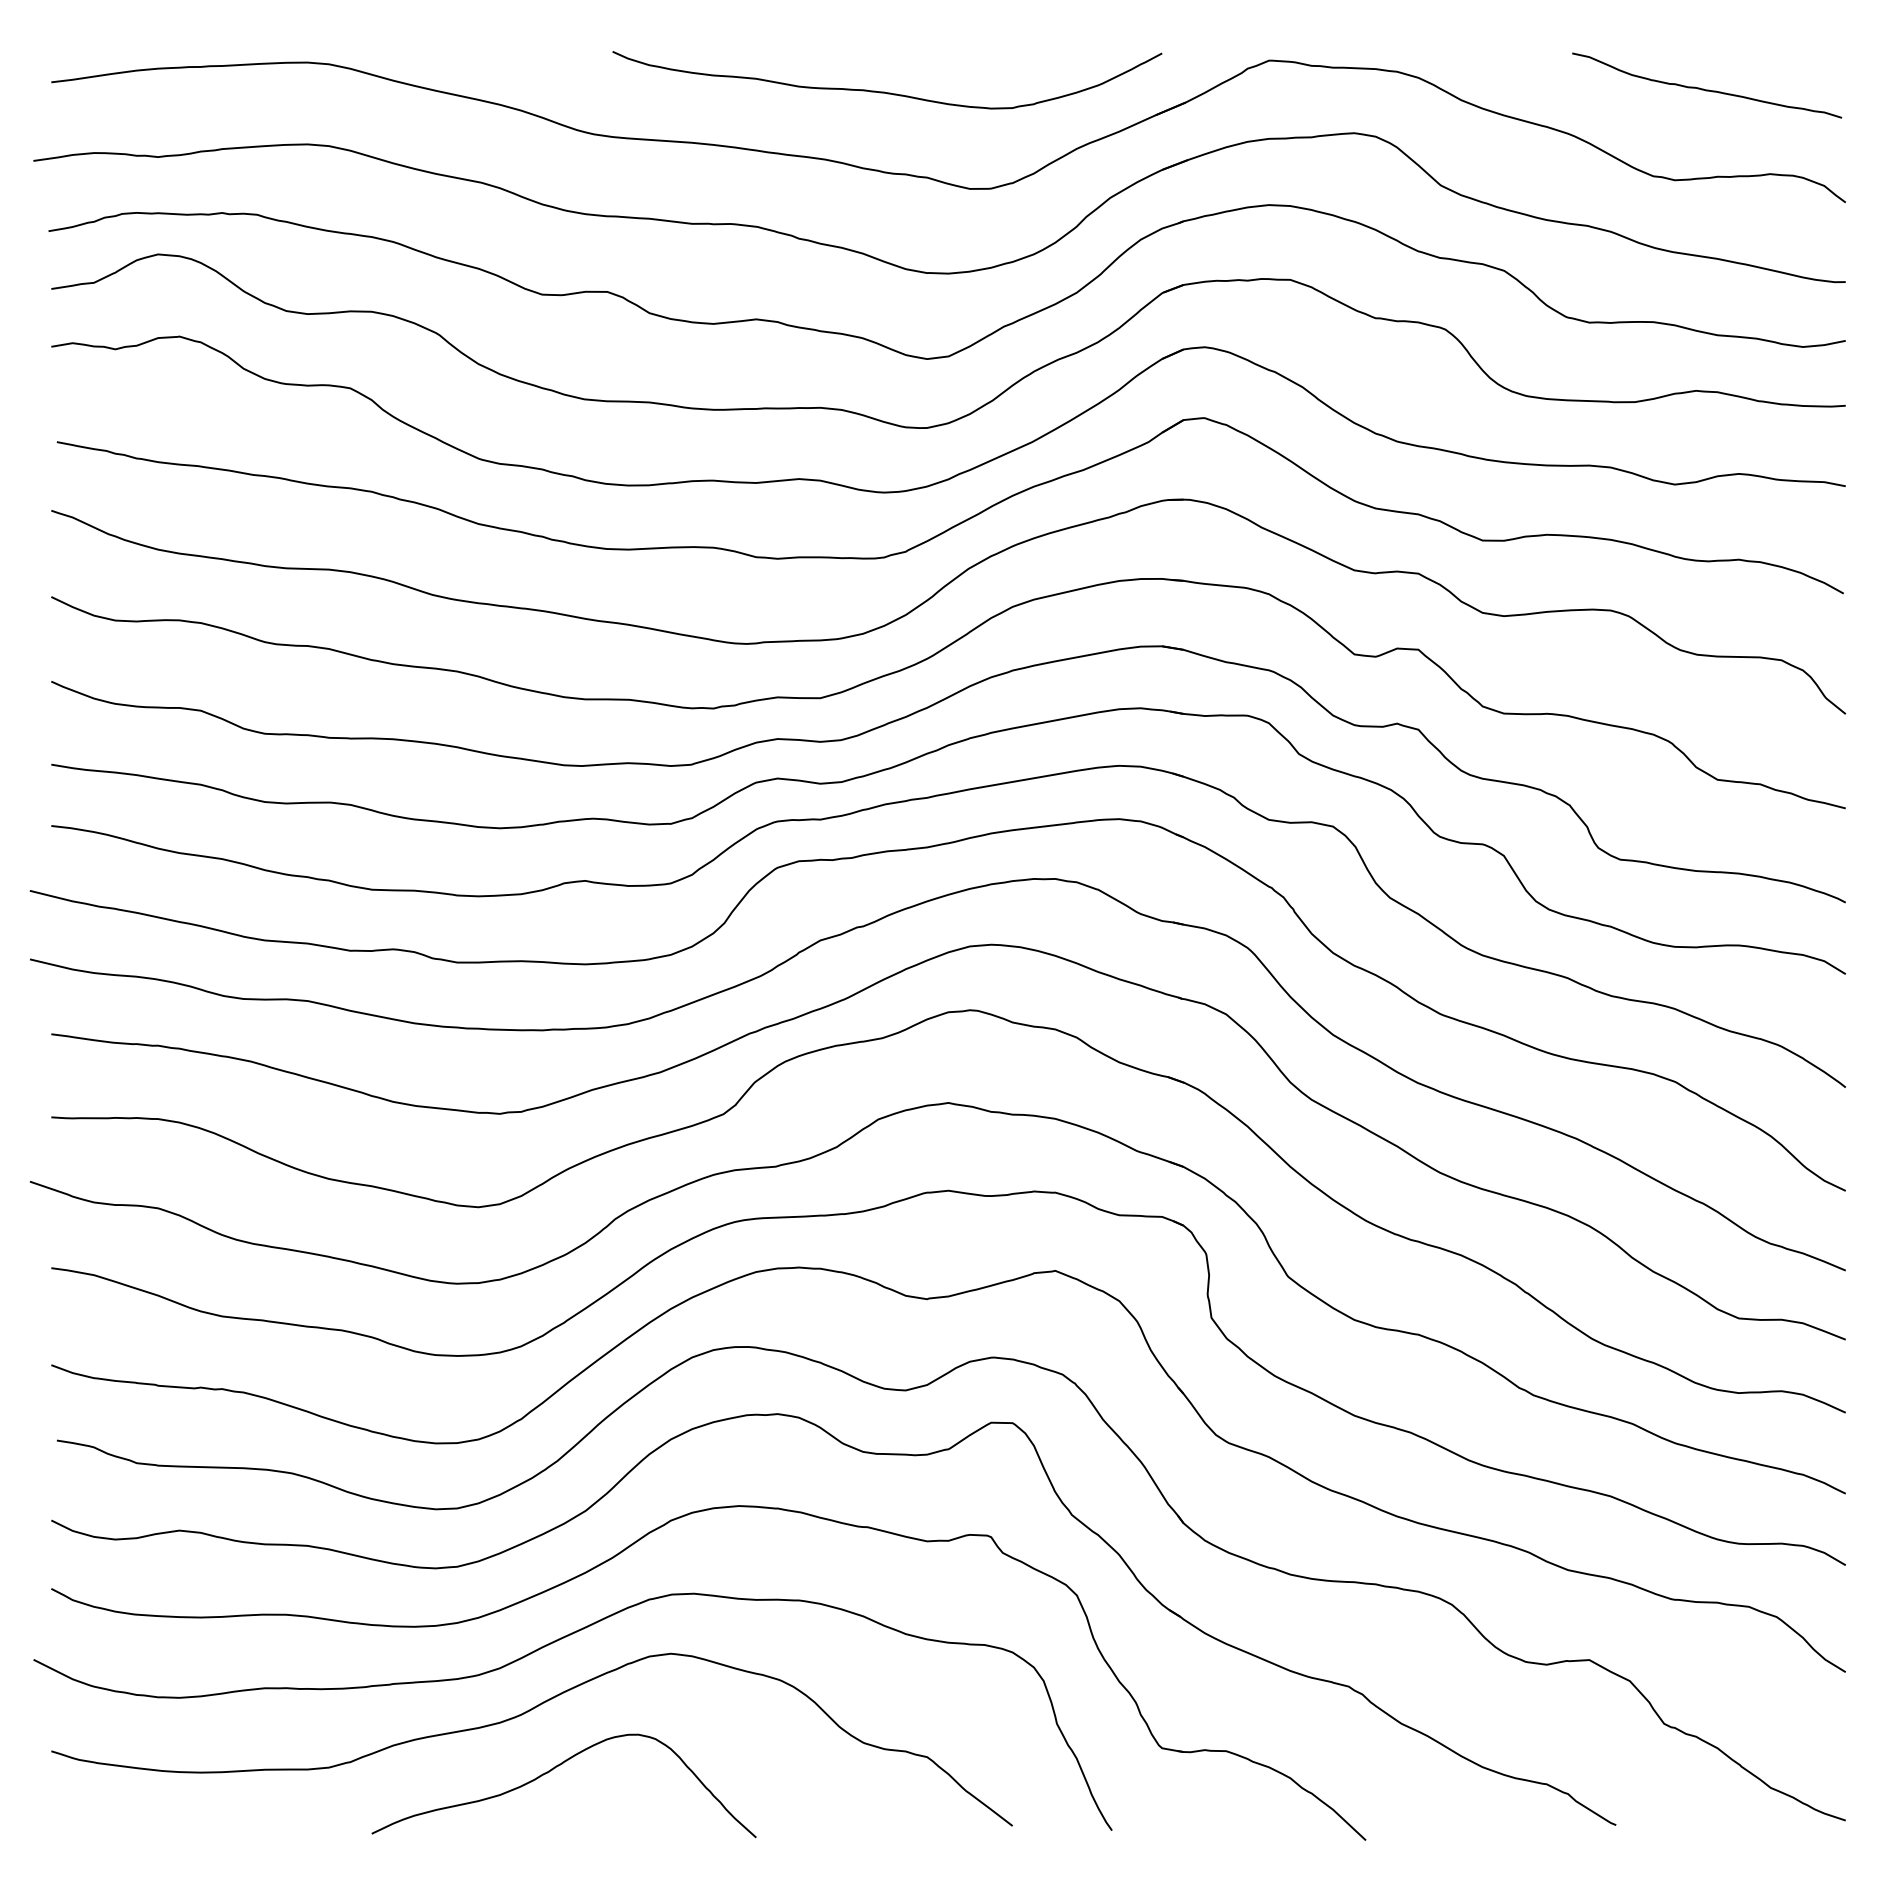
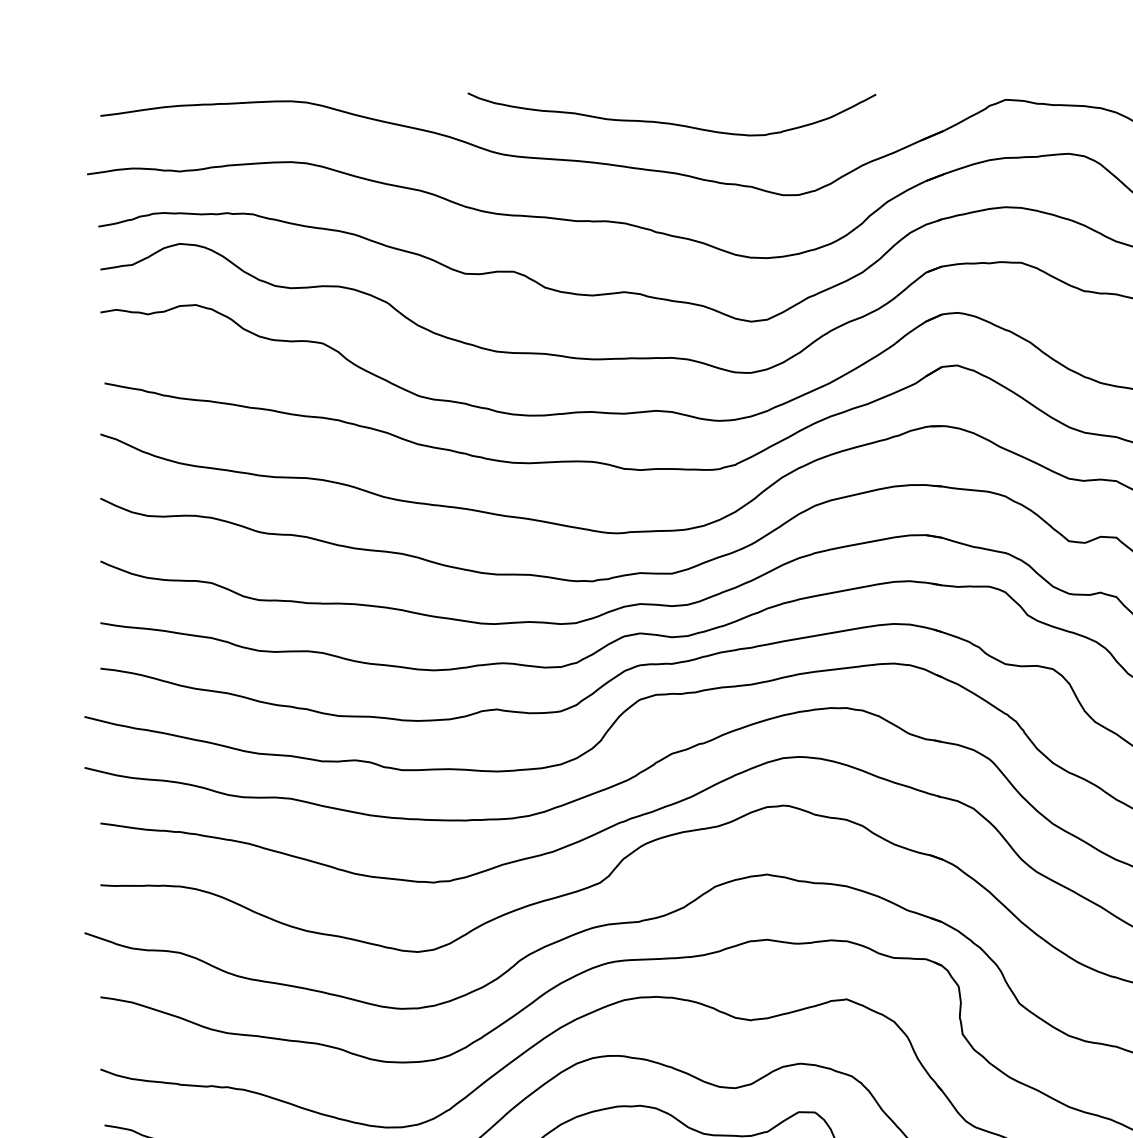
curve: (884, 91) -> (669, 122), moved

